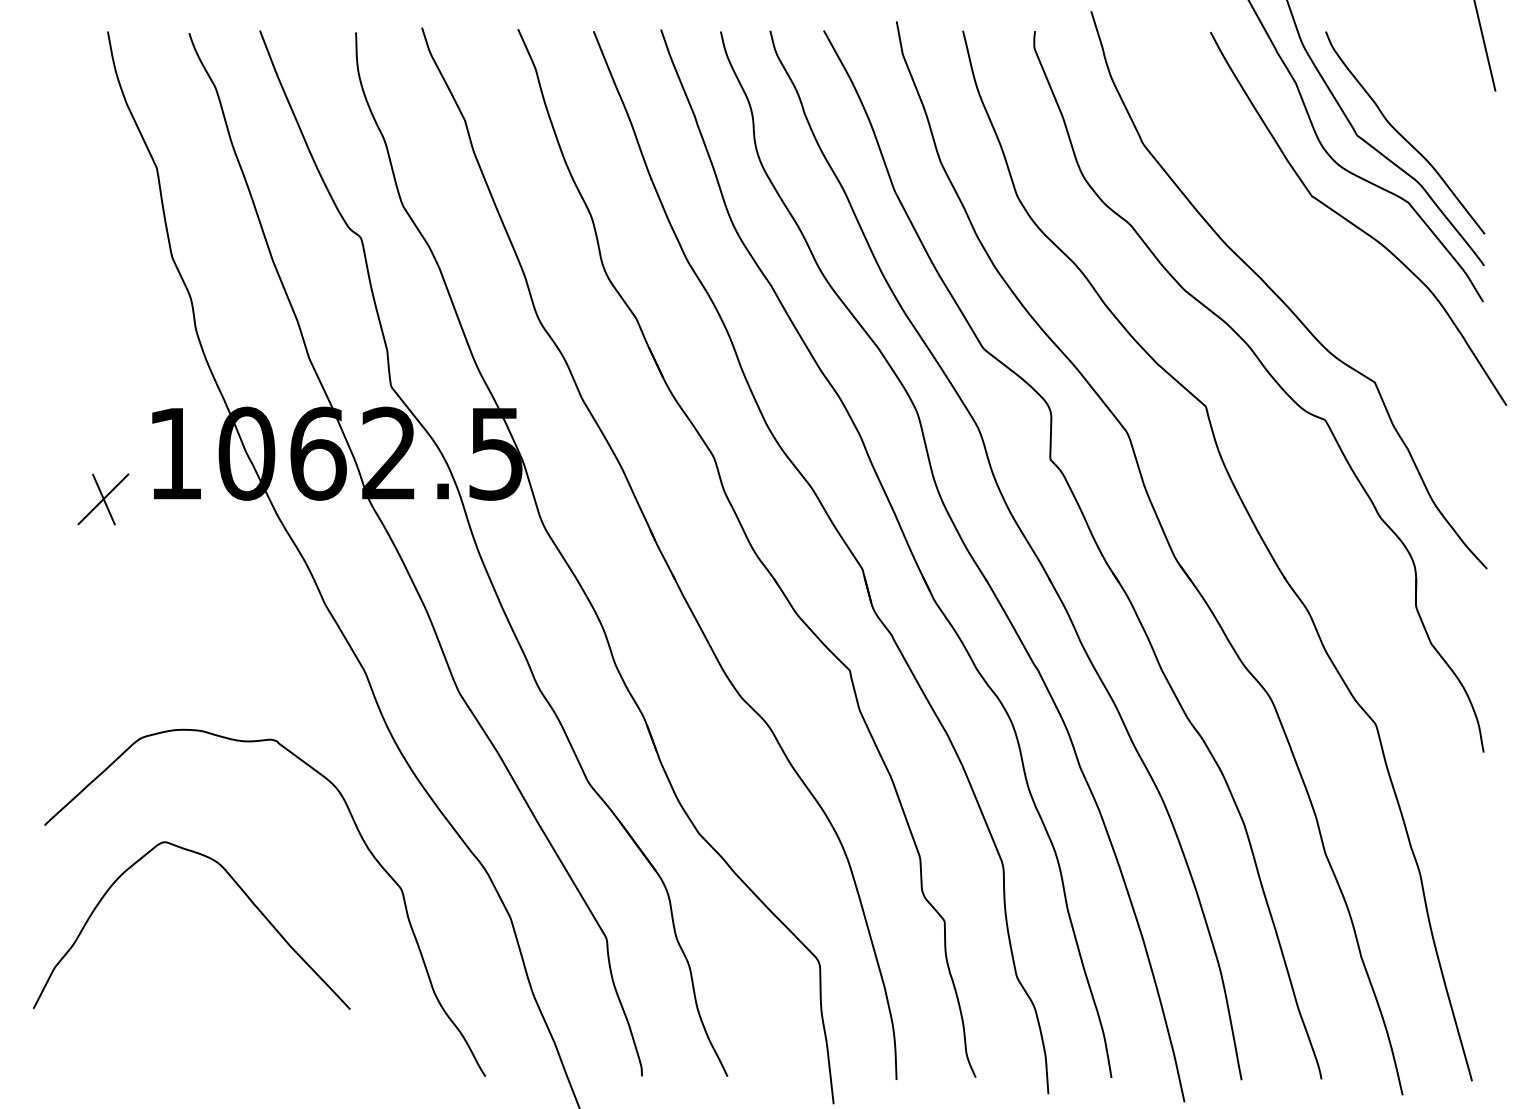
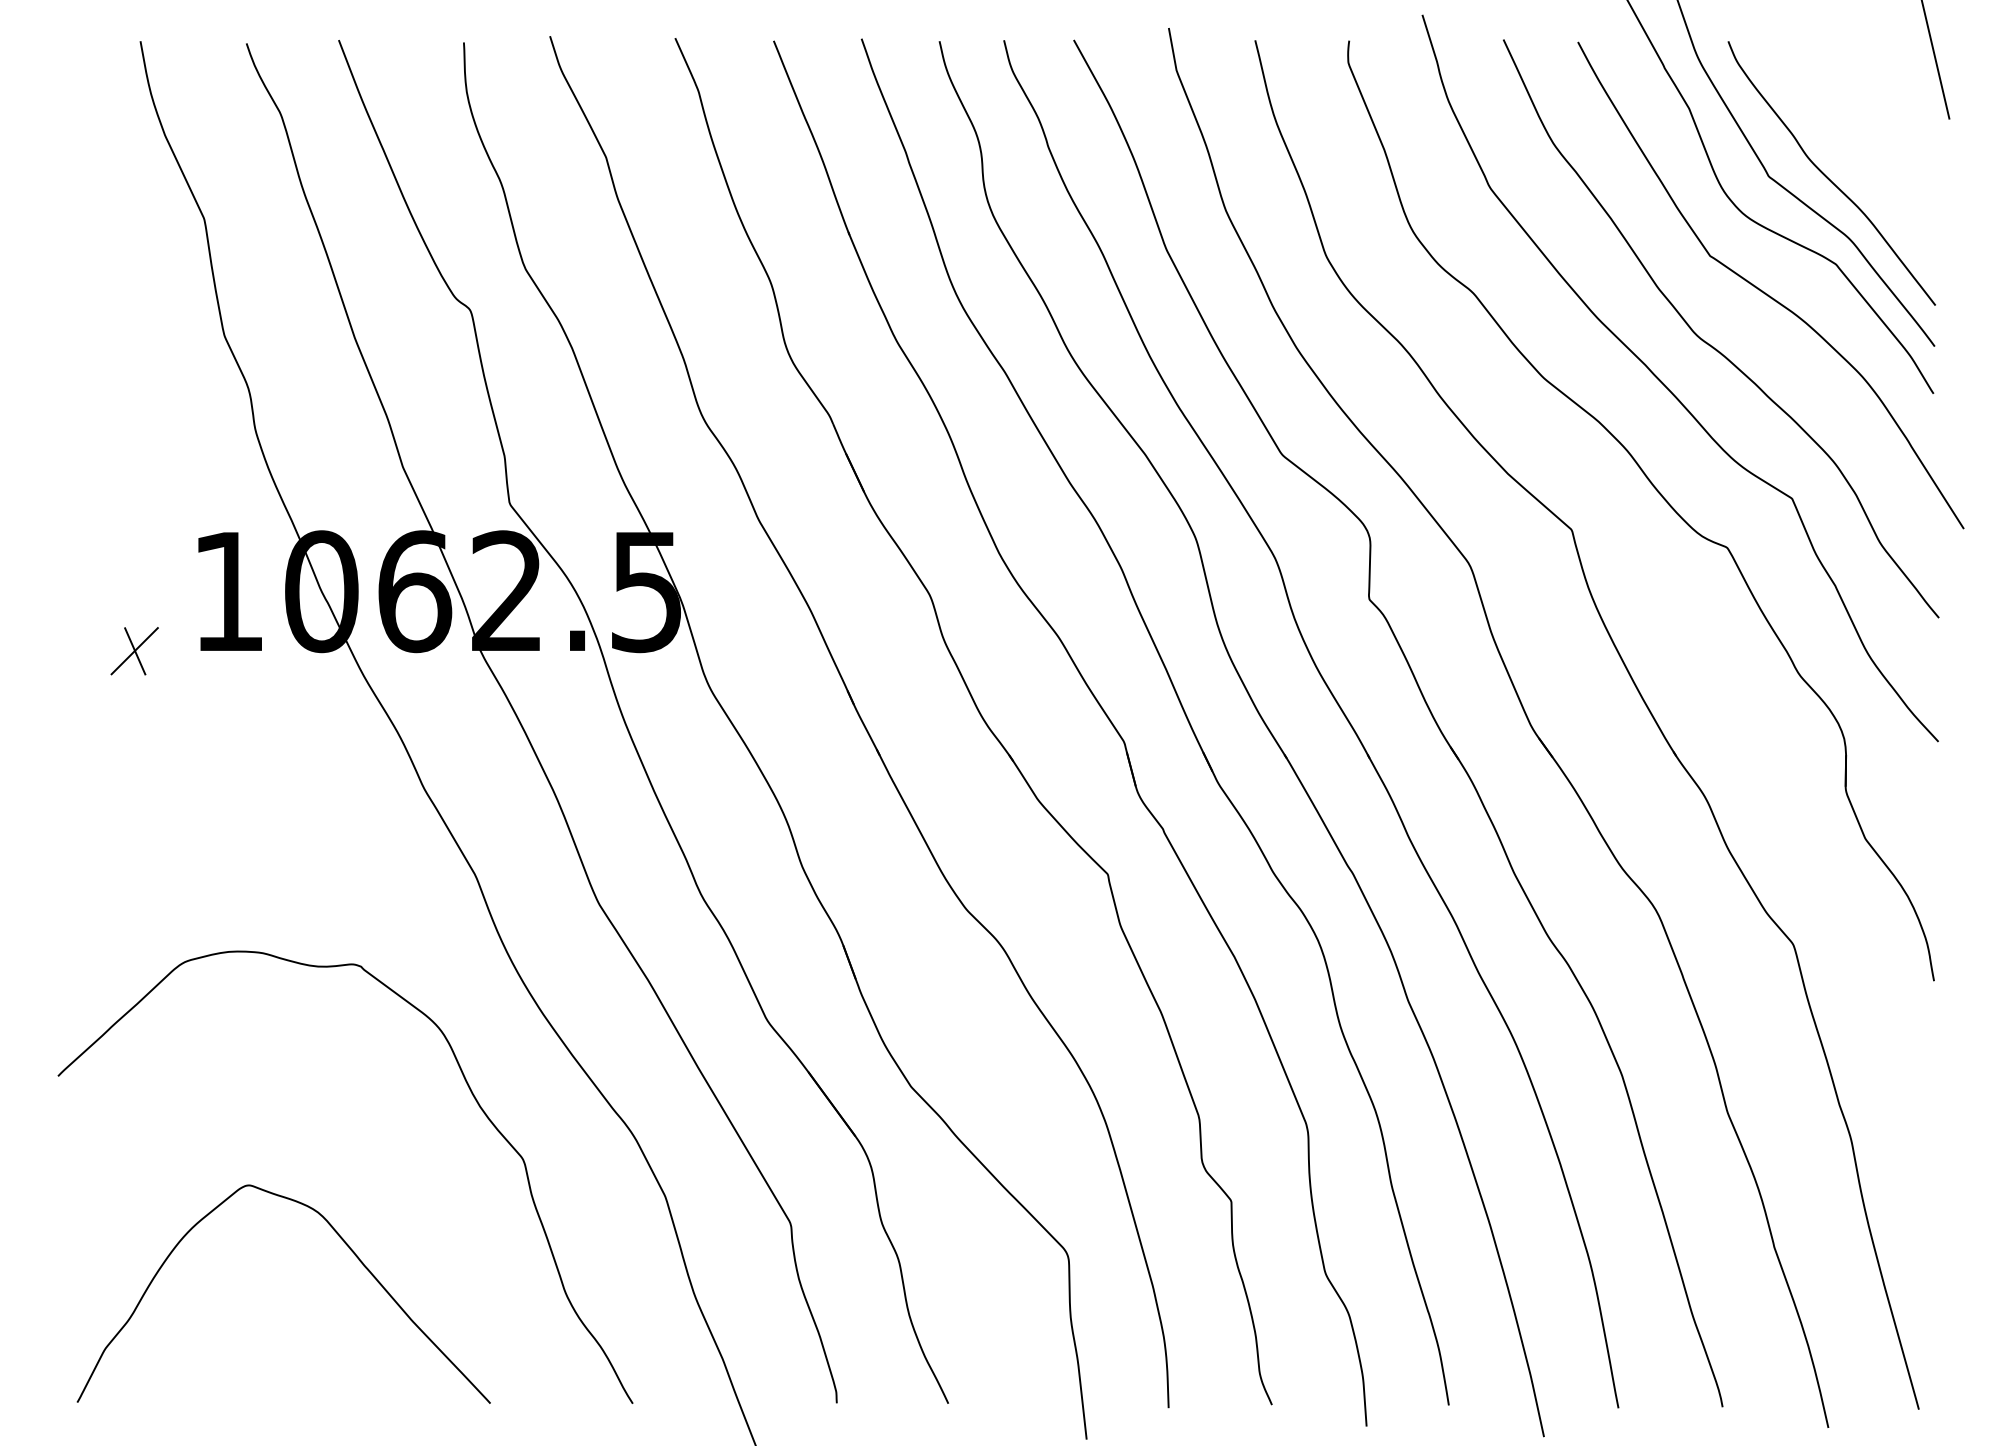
curve: (1313, 264) -> (1712, 344), added
part: (103, 499) -> (134, 651), size x0.71
curve: (238, 887) -> (344, 1244), moved

